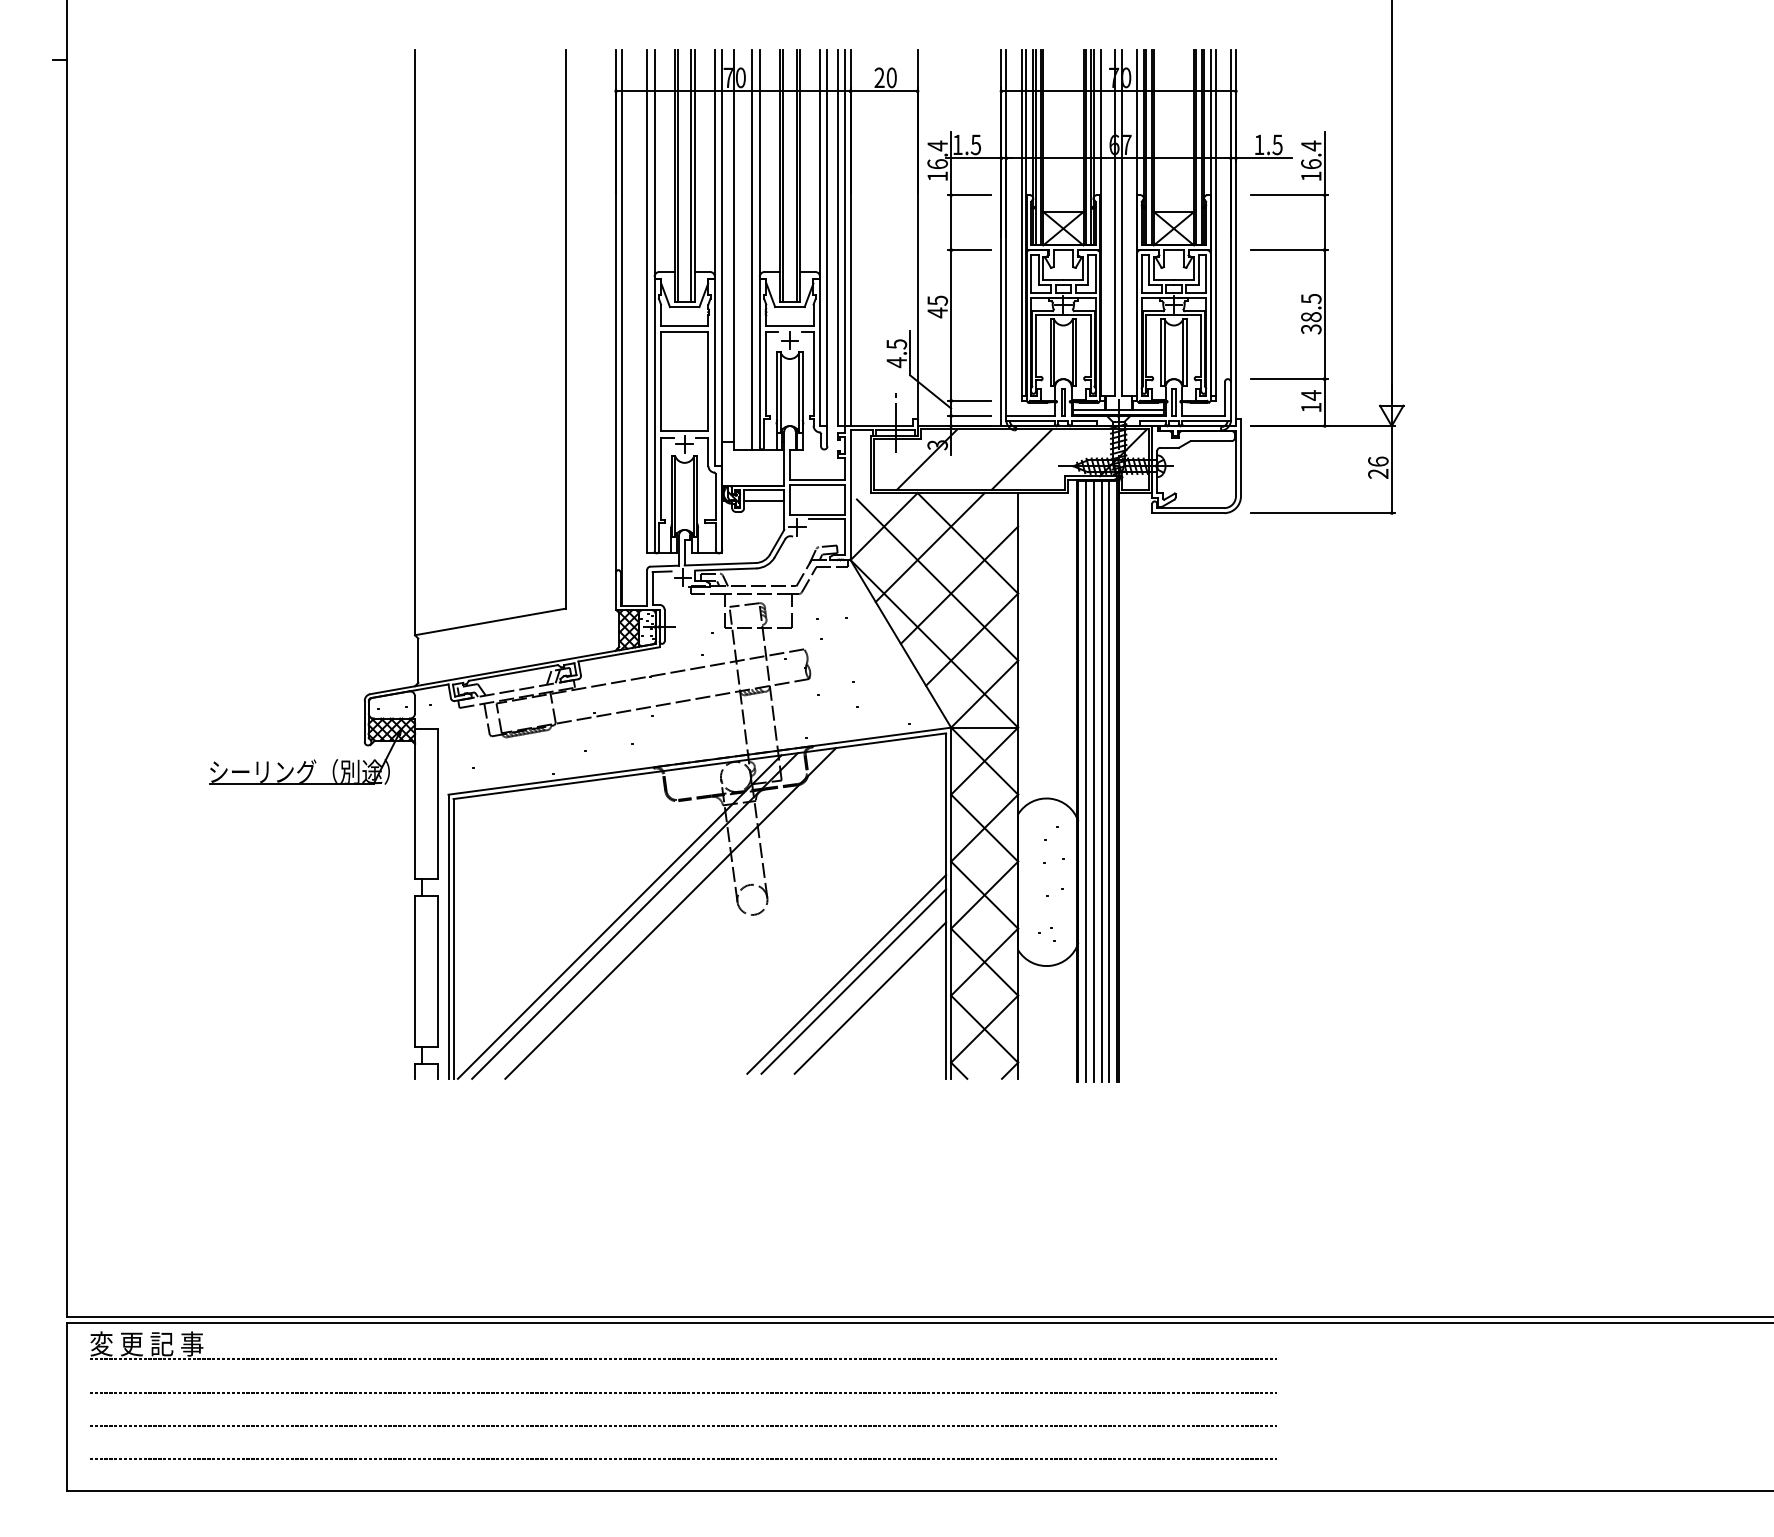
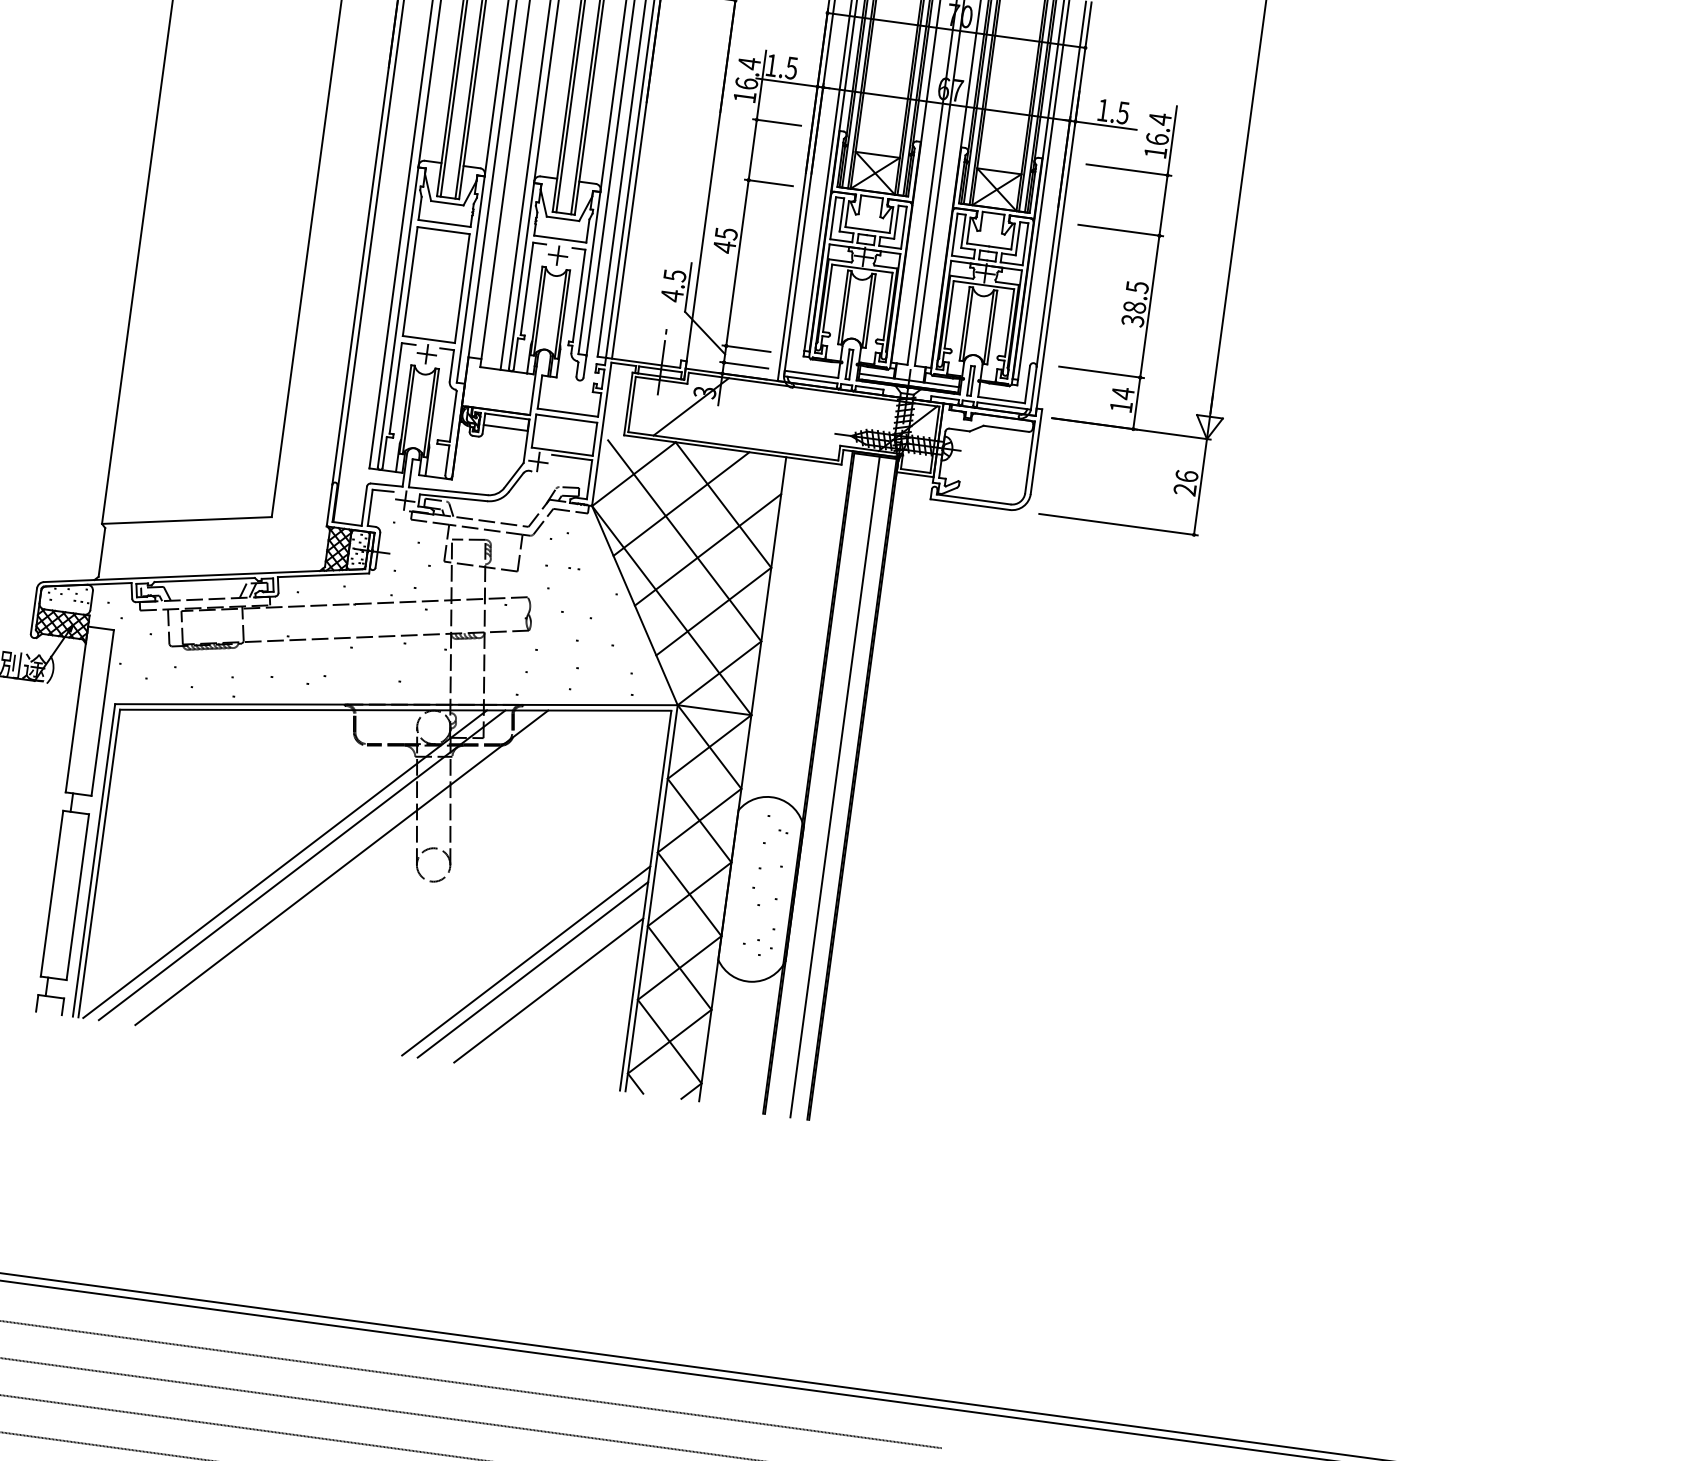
line: (1021, 459) -> (794, 420), removed
line: (1086, 781) -> (818, 784), removed
line: (1093, 781) -> (826, 785), removed
line: (1109, 781) -> (843, 787), removed

